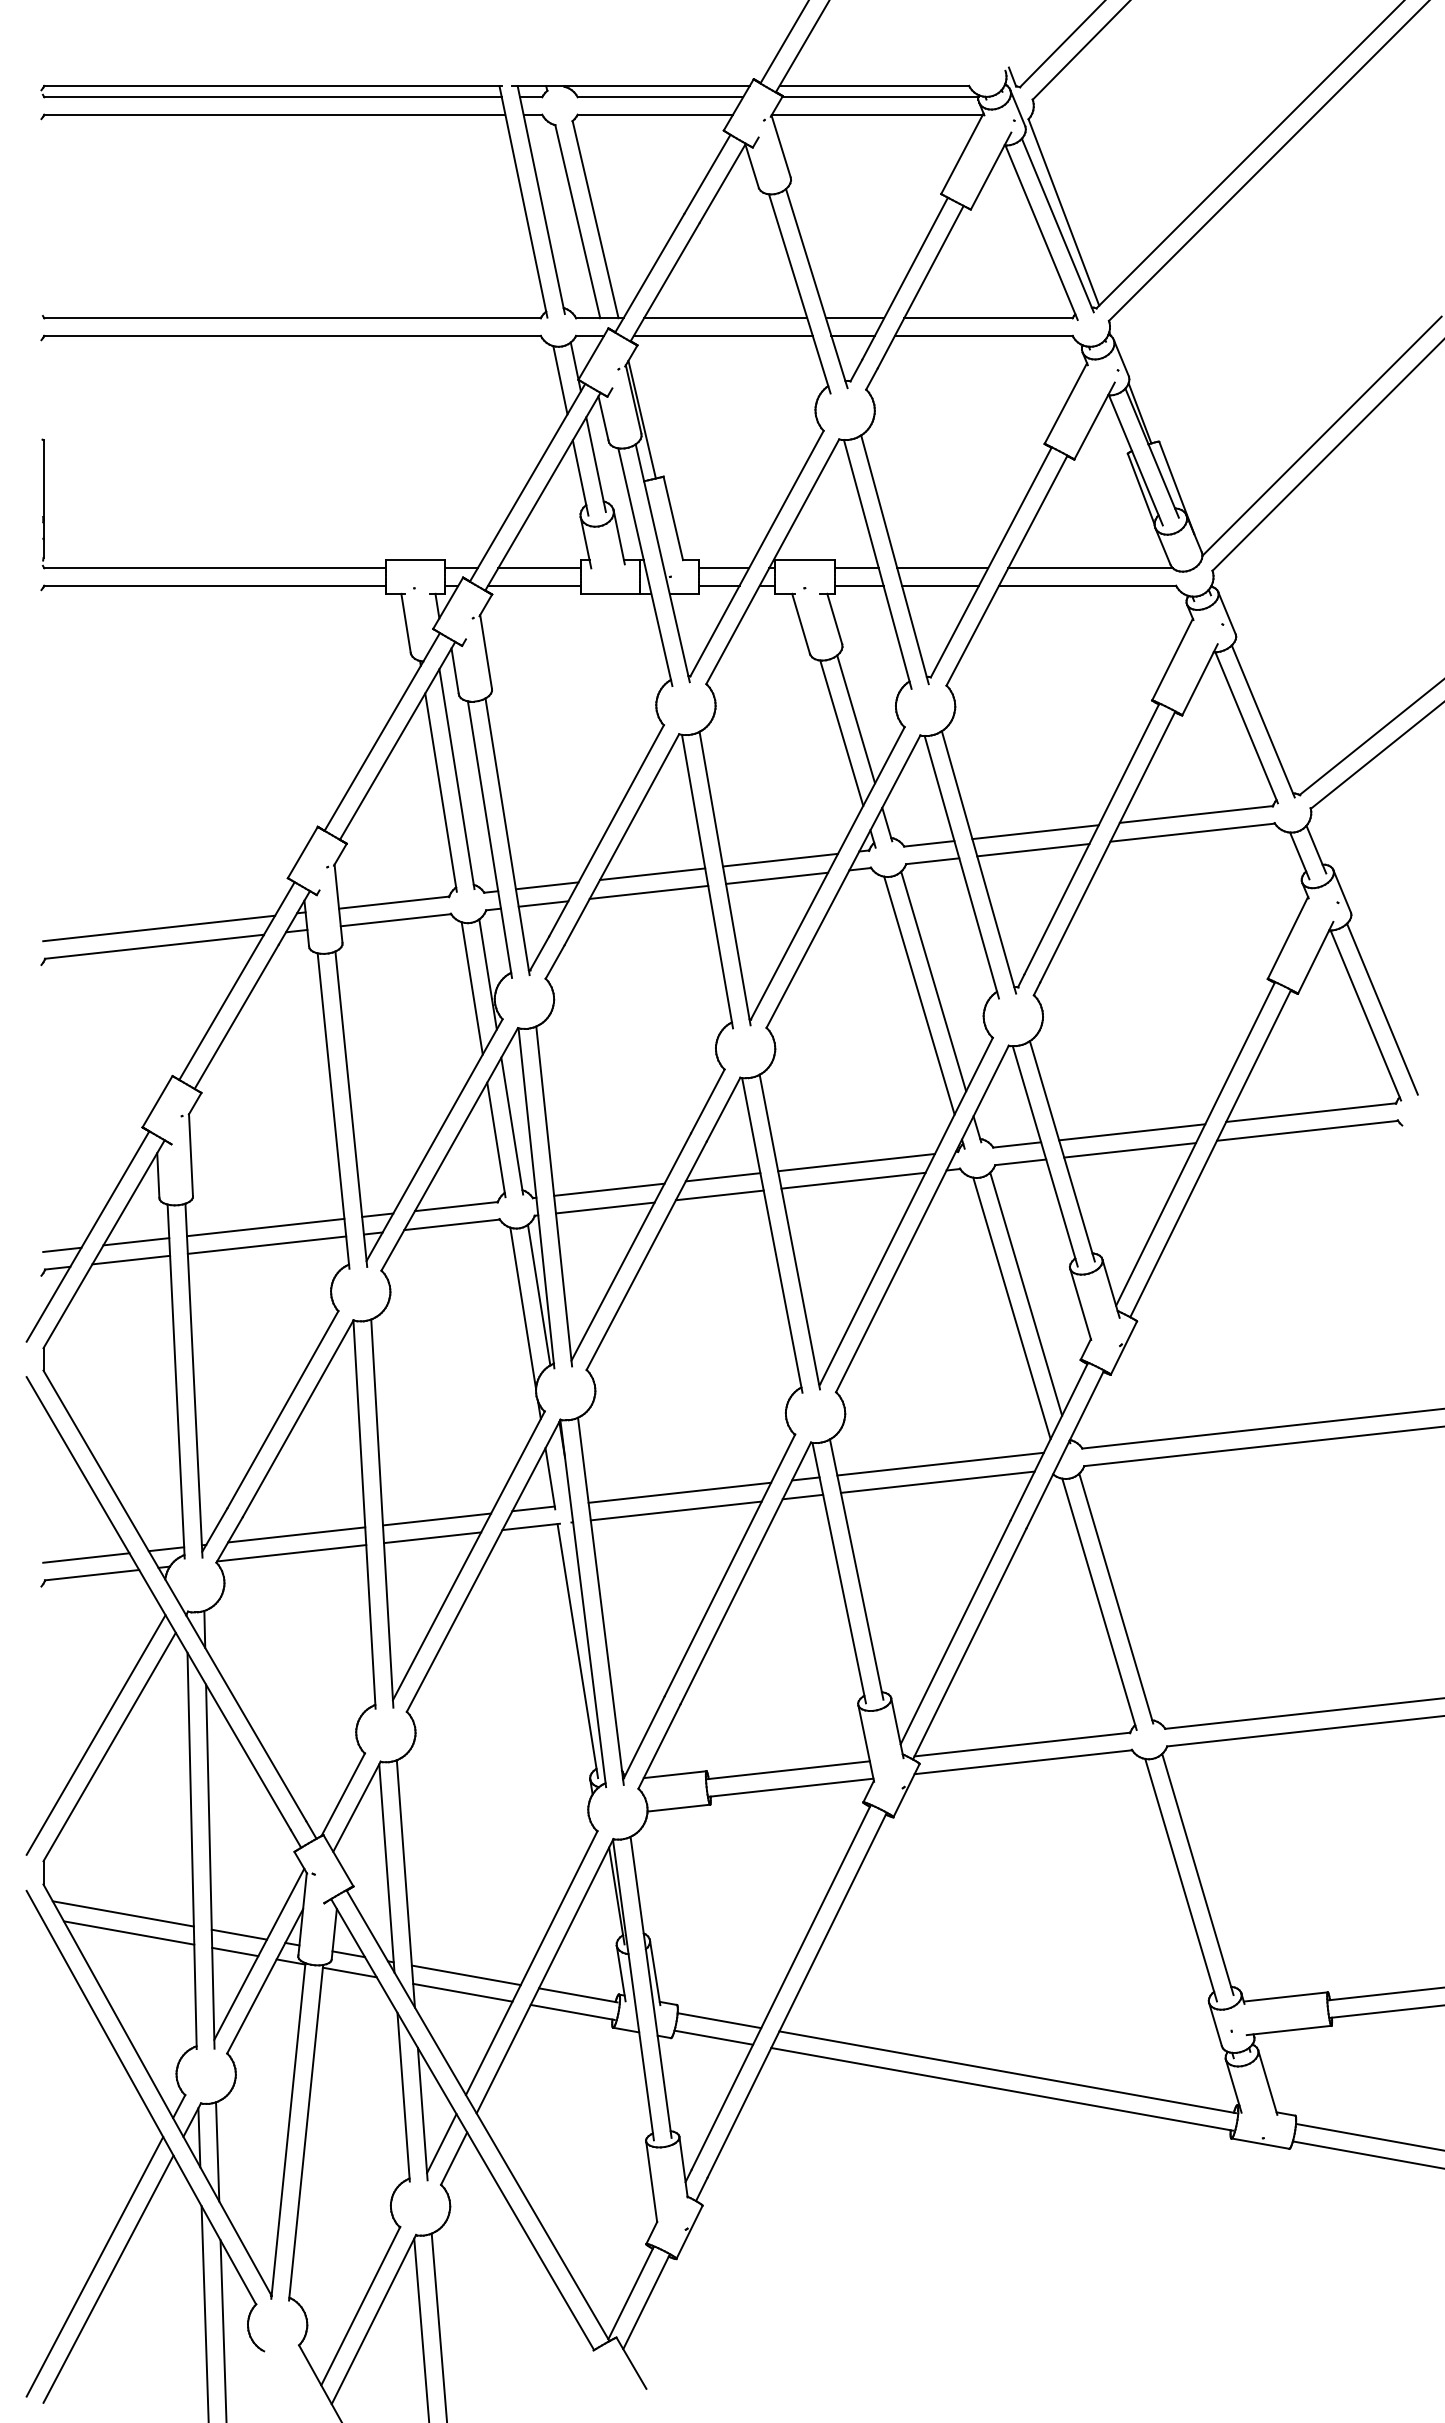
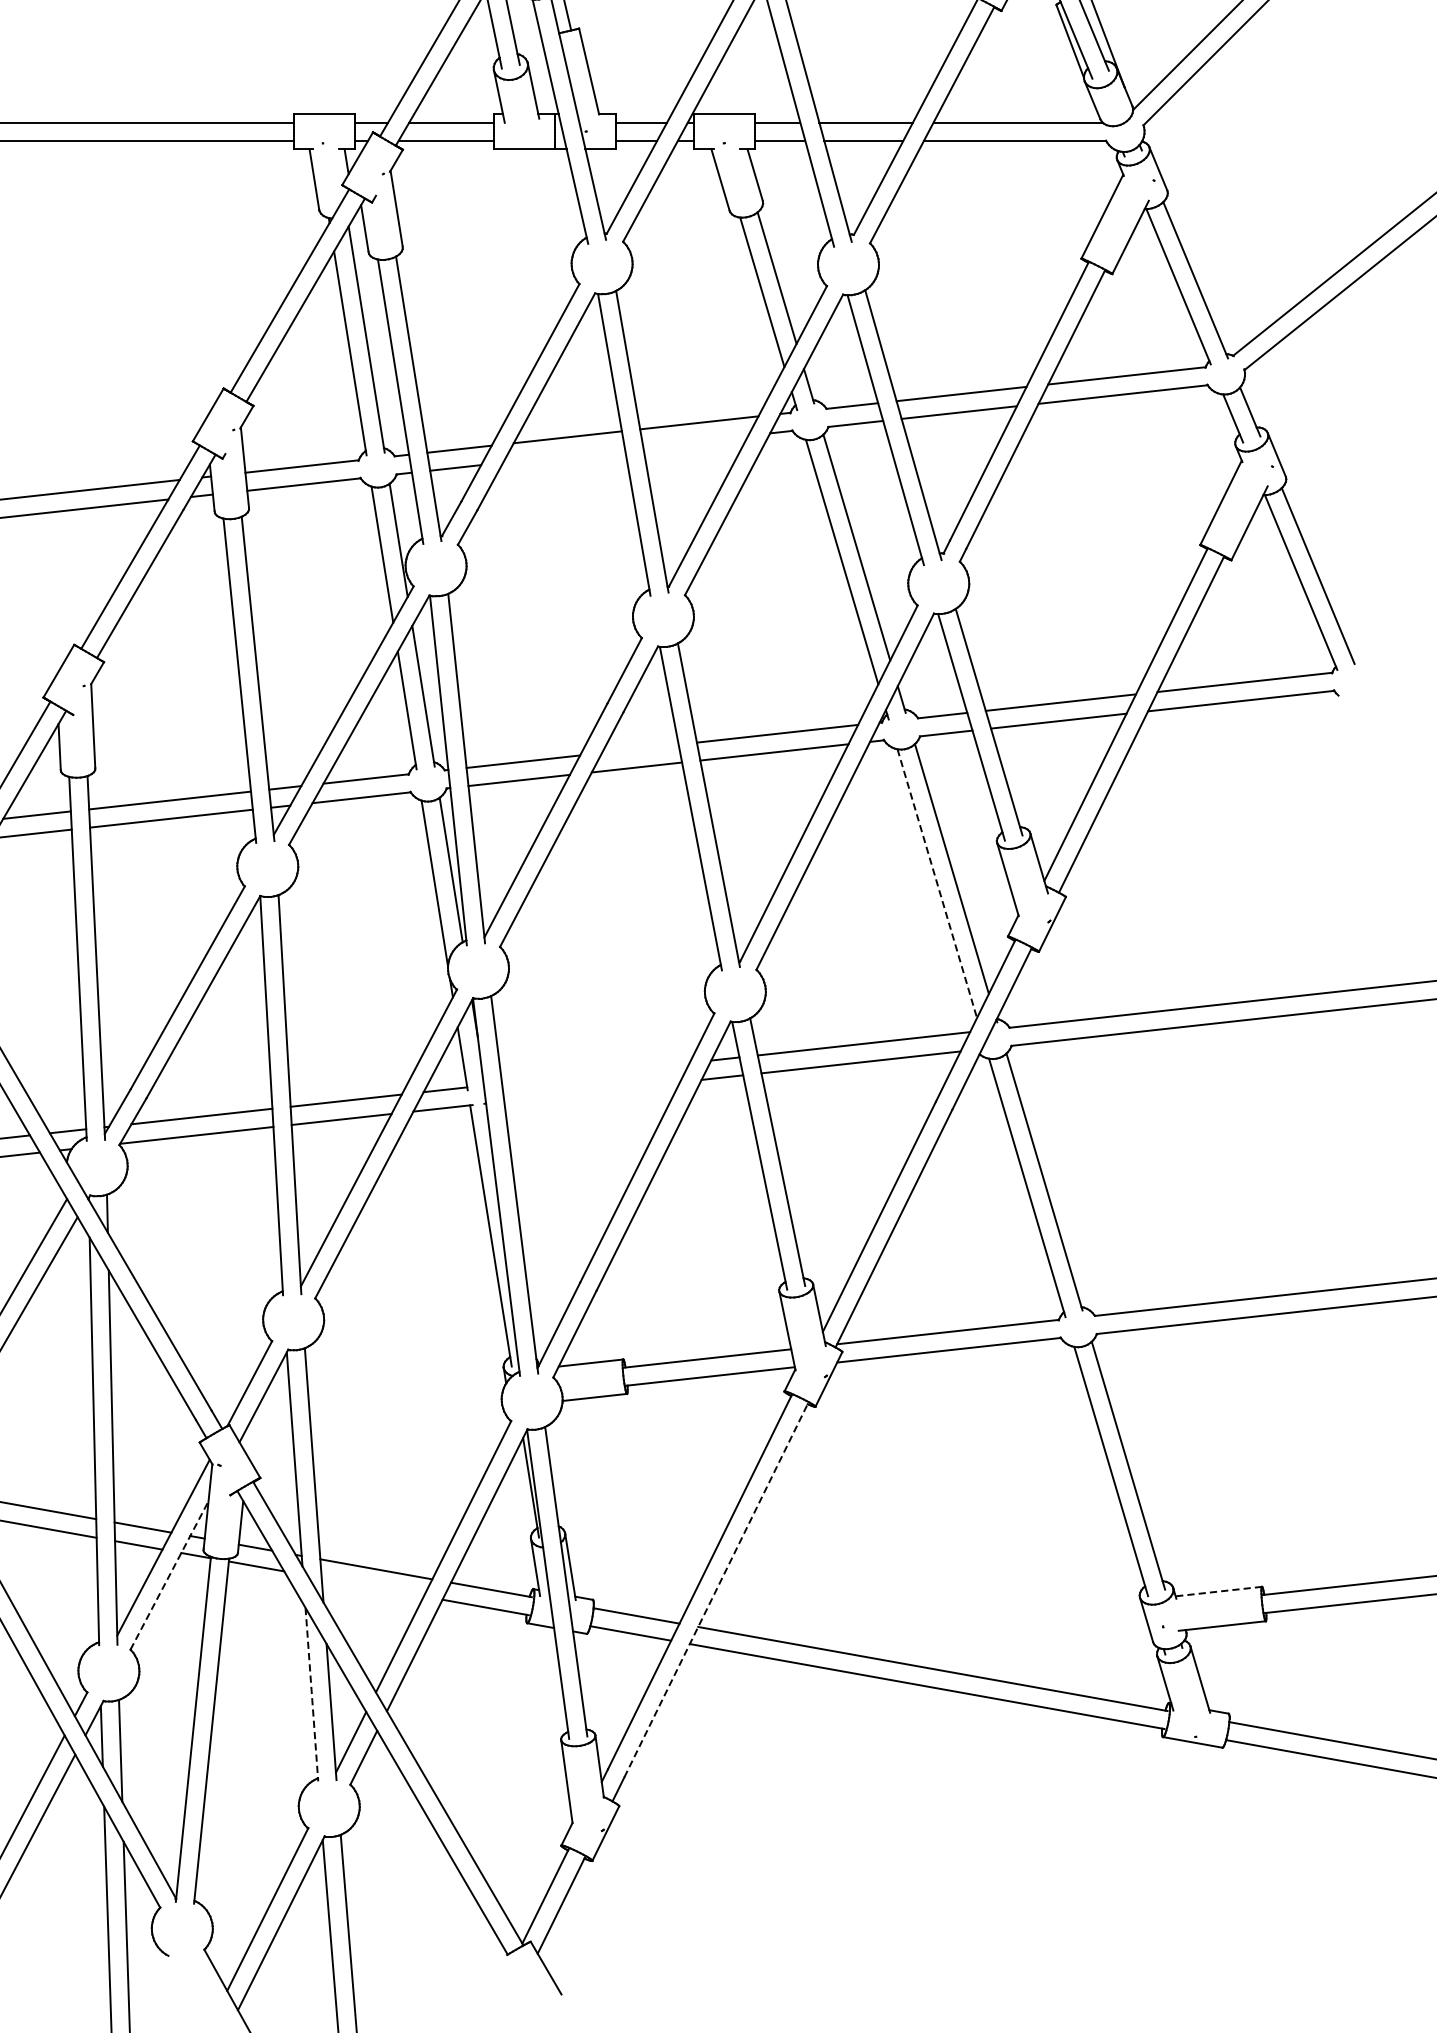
line: (777, 877) -> (696, 440), removed
line: (648, 891) -> (563, 455), removed
line: (722, 1177) -> (639, 749), removed
line: (1012, 1308) -> (937, 883), solid -> dashed
line: (679, 1492) -> (595, 1072), removed
line: (675, 1510) -> (591, 1091), removed
line: (265, 1981) -> (169, 1575), solid -> dashed
line: (462, 1992) -> (372, 1586), removed
line: (797, 1995) -> (716, 1590), solid -> dashed
line: (1285, 1997) -> (1218, 1592), solid -> dashed
line: (403, 2097) -> (311, 1694), solid -> dashed

